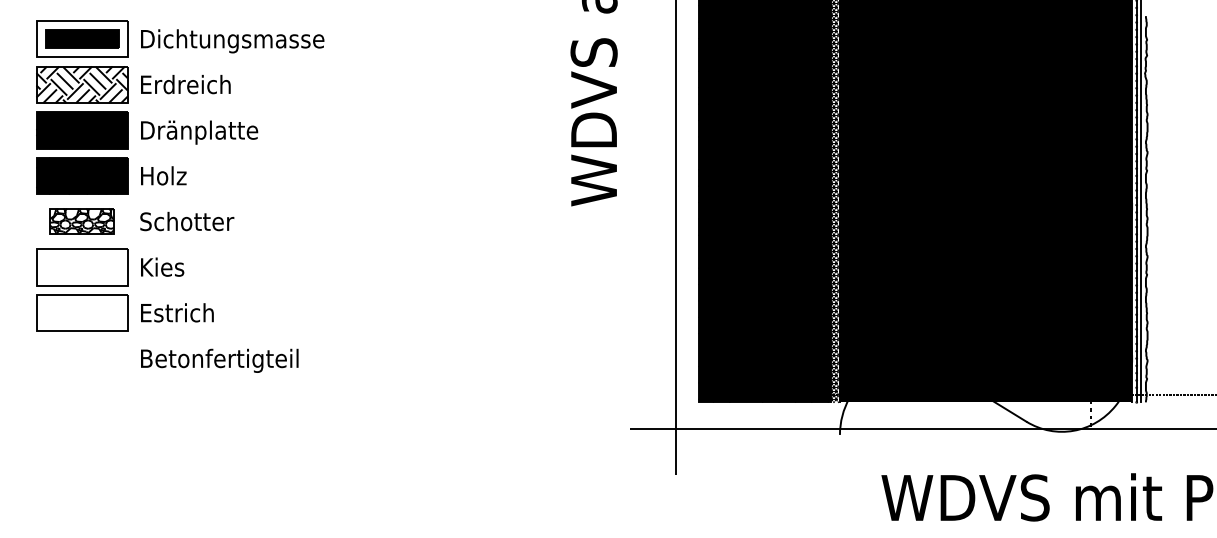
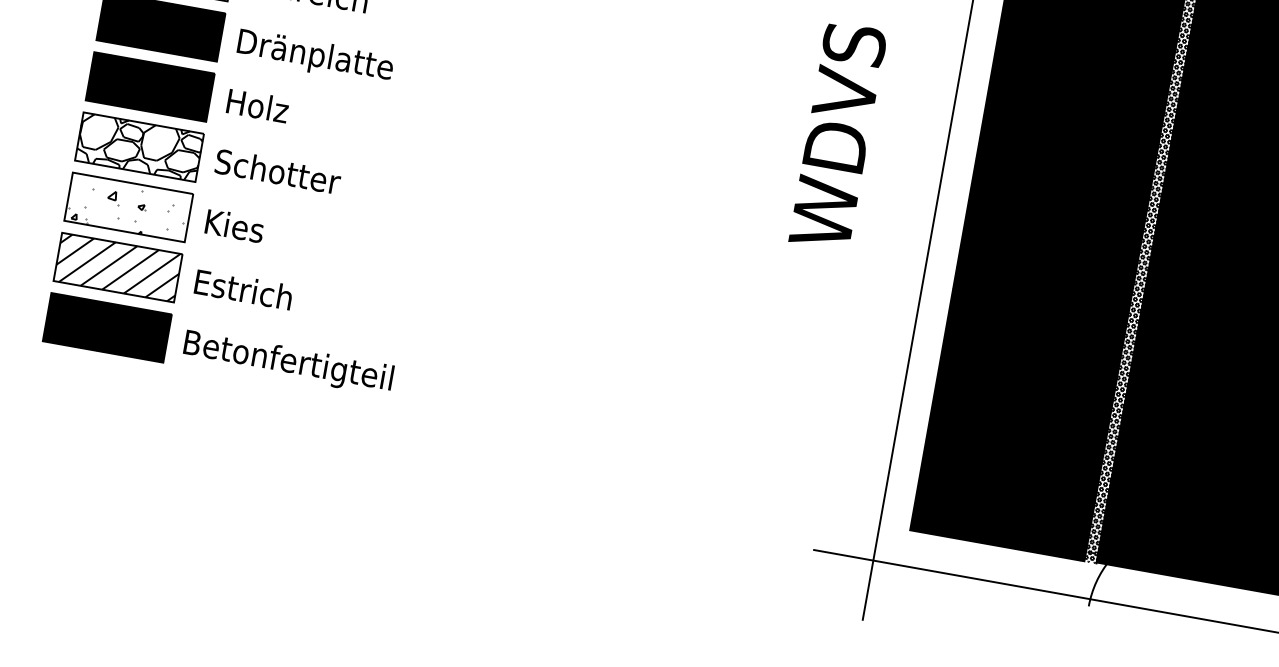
part: (81, 221) -> (138, 146), size x1.43
hatch: (81, 269) -> (127, 210), added
hatch: (81, 312) -> (117, 266), added
part: (82, 358) -> (107, 327), added

